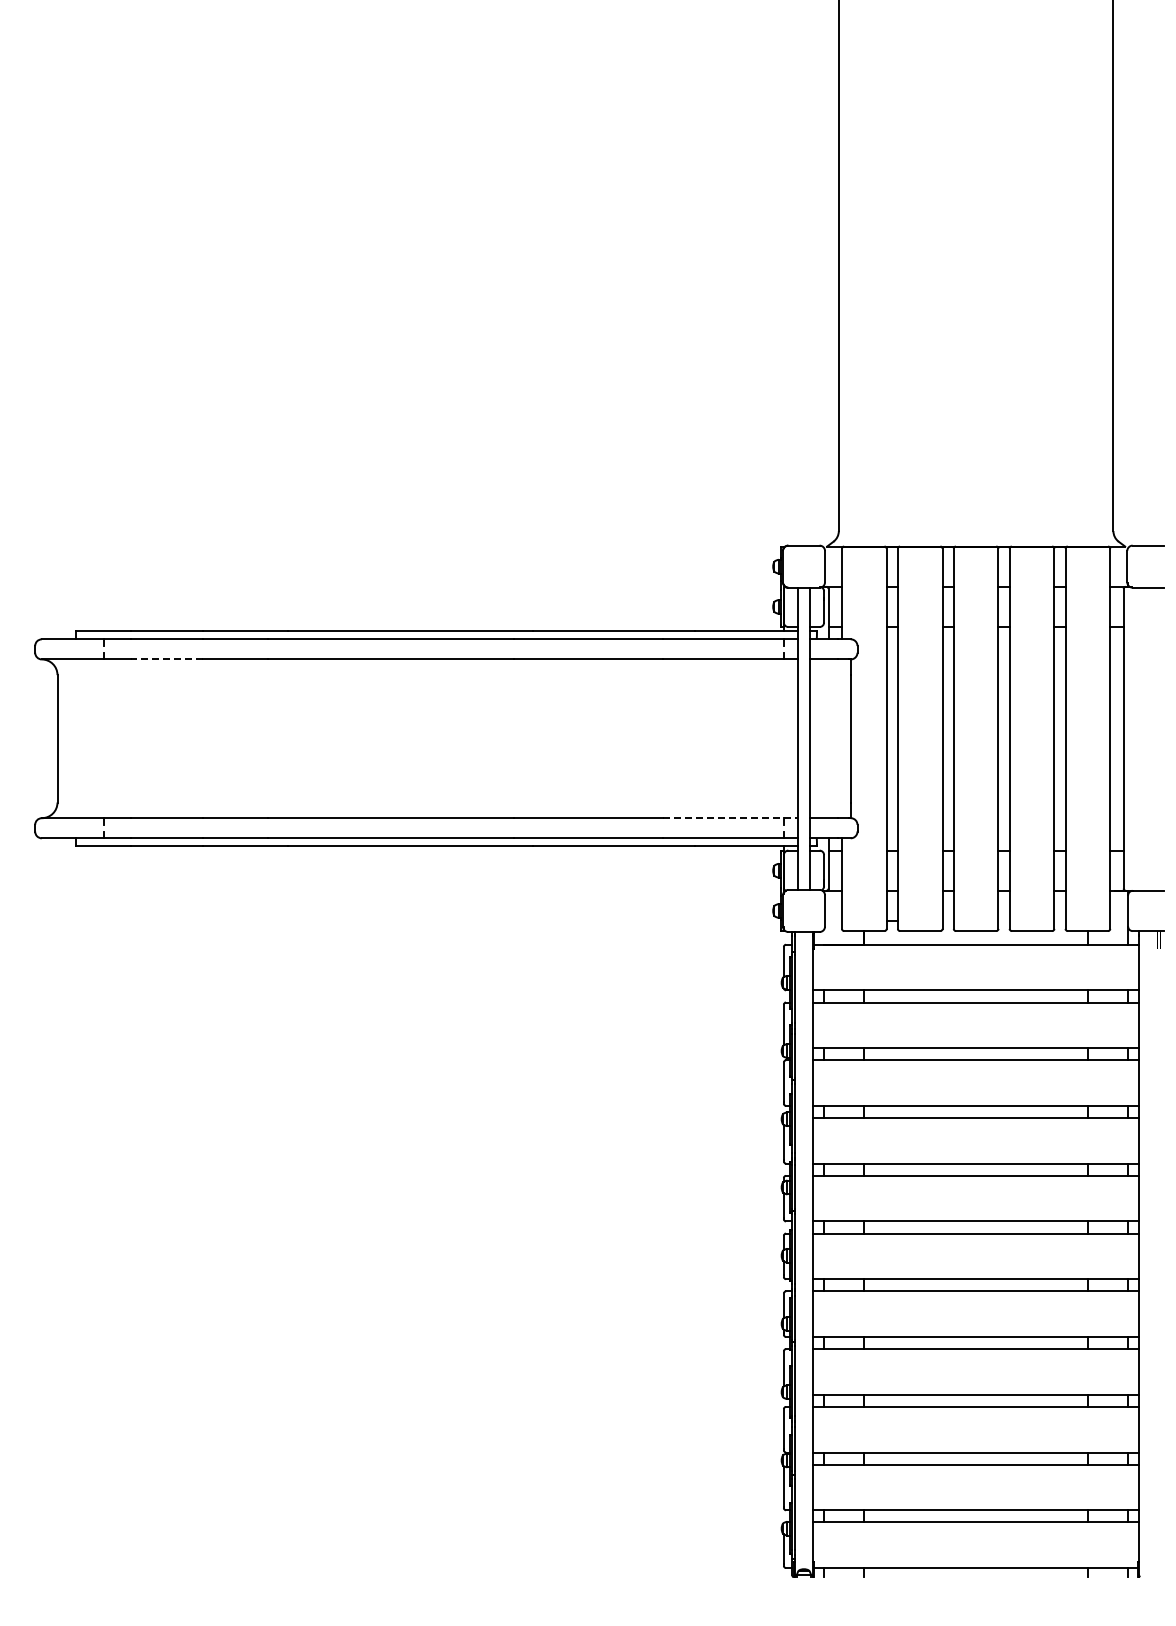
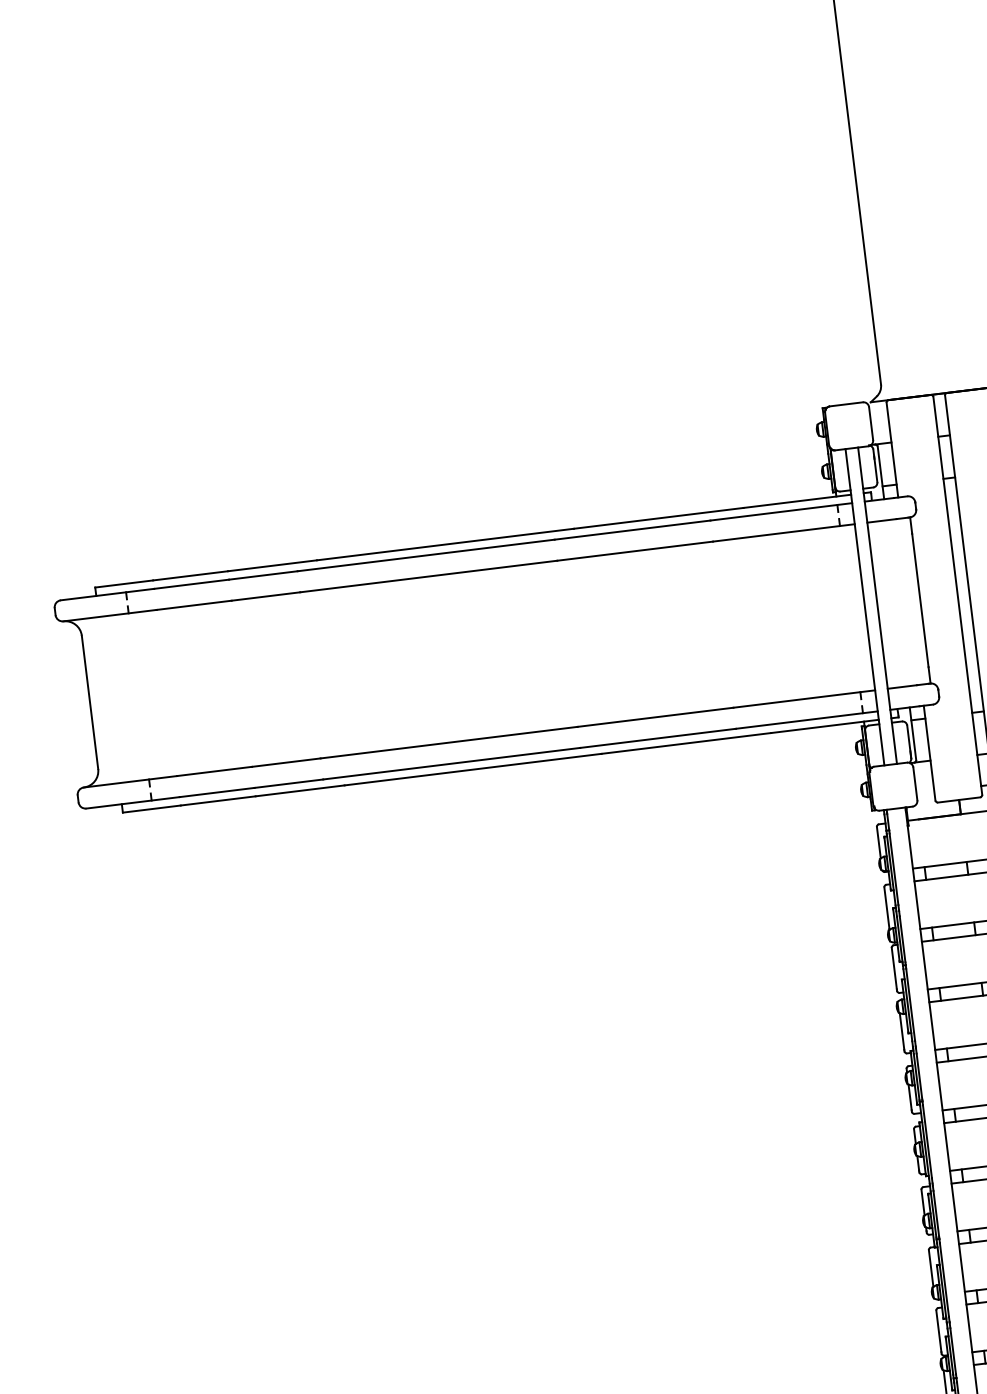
line: (166, 659) -> (193, 605), dashed -> solid
line: (730, 818) -> (804, 699), dashed -> solid

